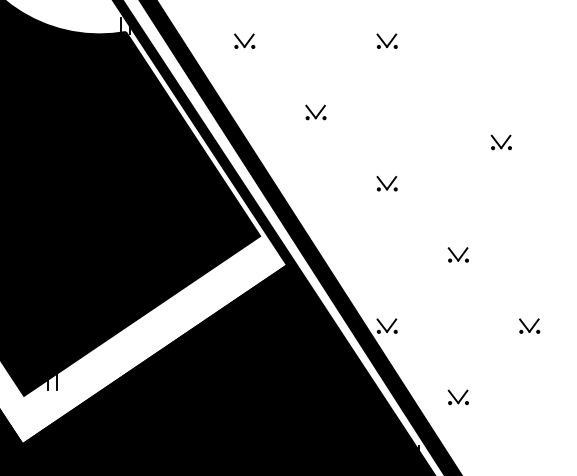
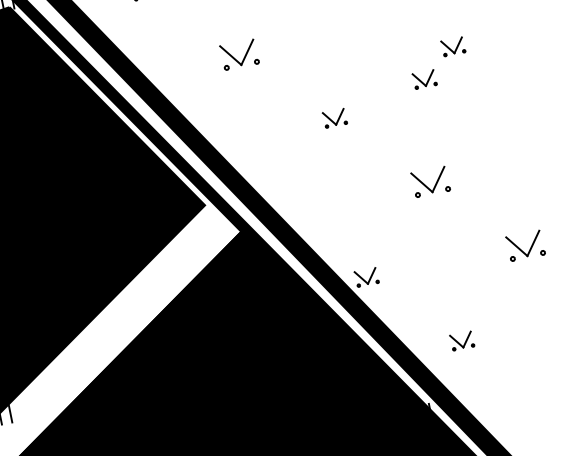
part: (315, 112) -> (239, 54), size x1.6
part: (470, 165) -> (424, 79), added
part: (457, 254) -> (429, 181), size x1.6
part: (529, 325) -> (525, 244), size x1.6

